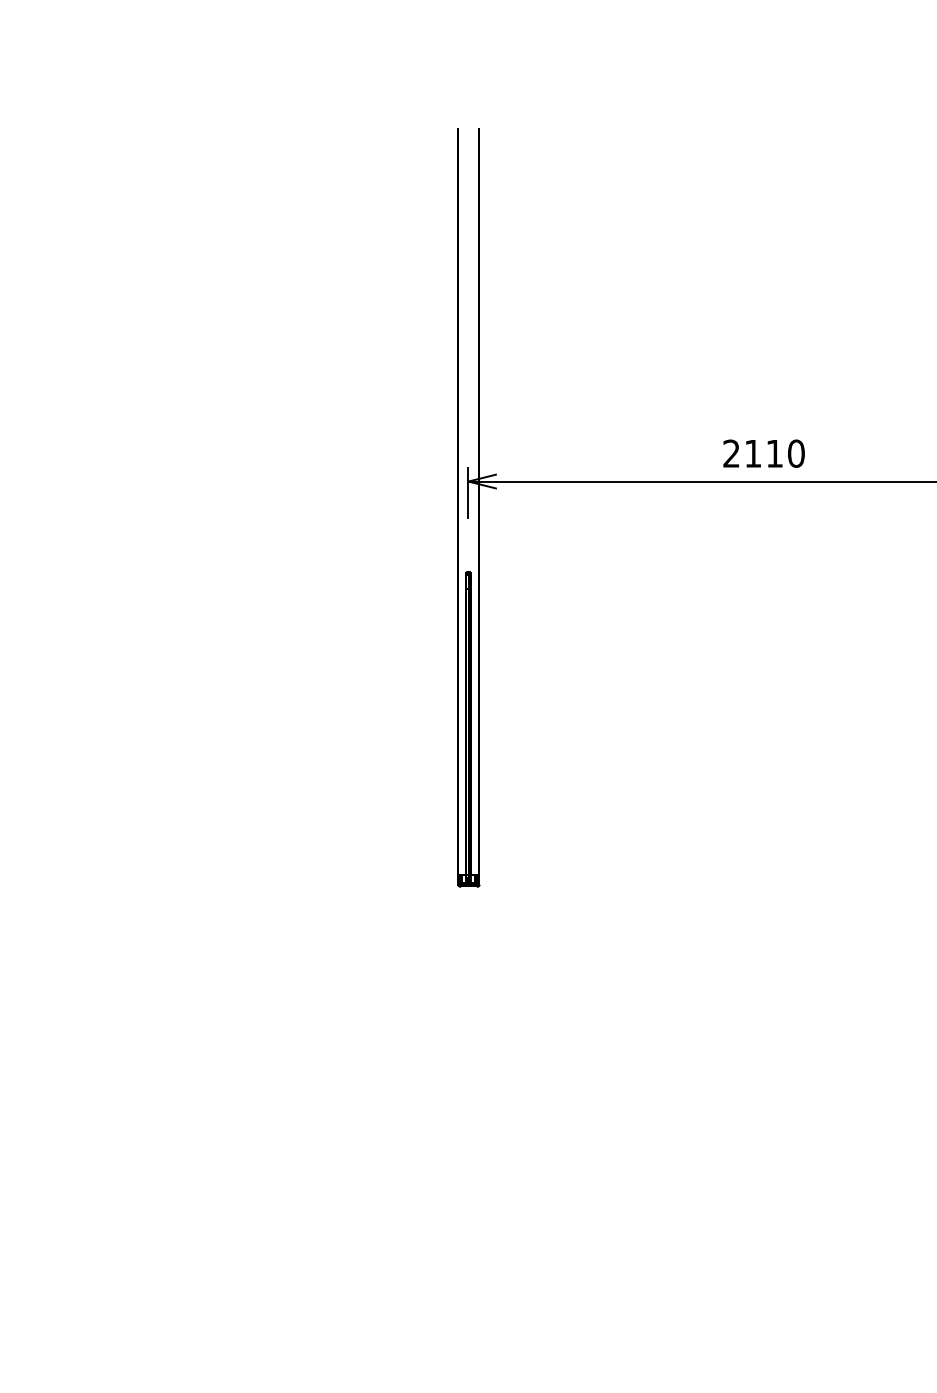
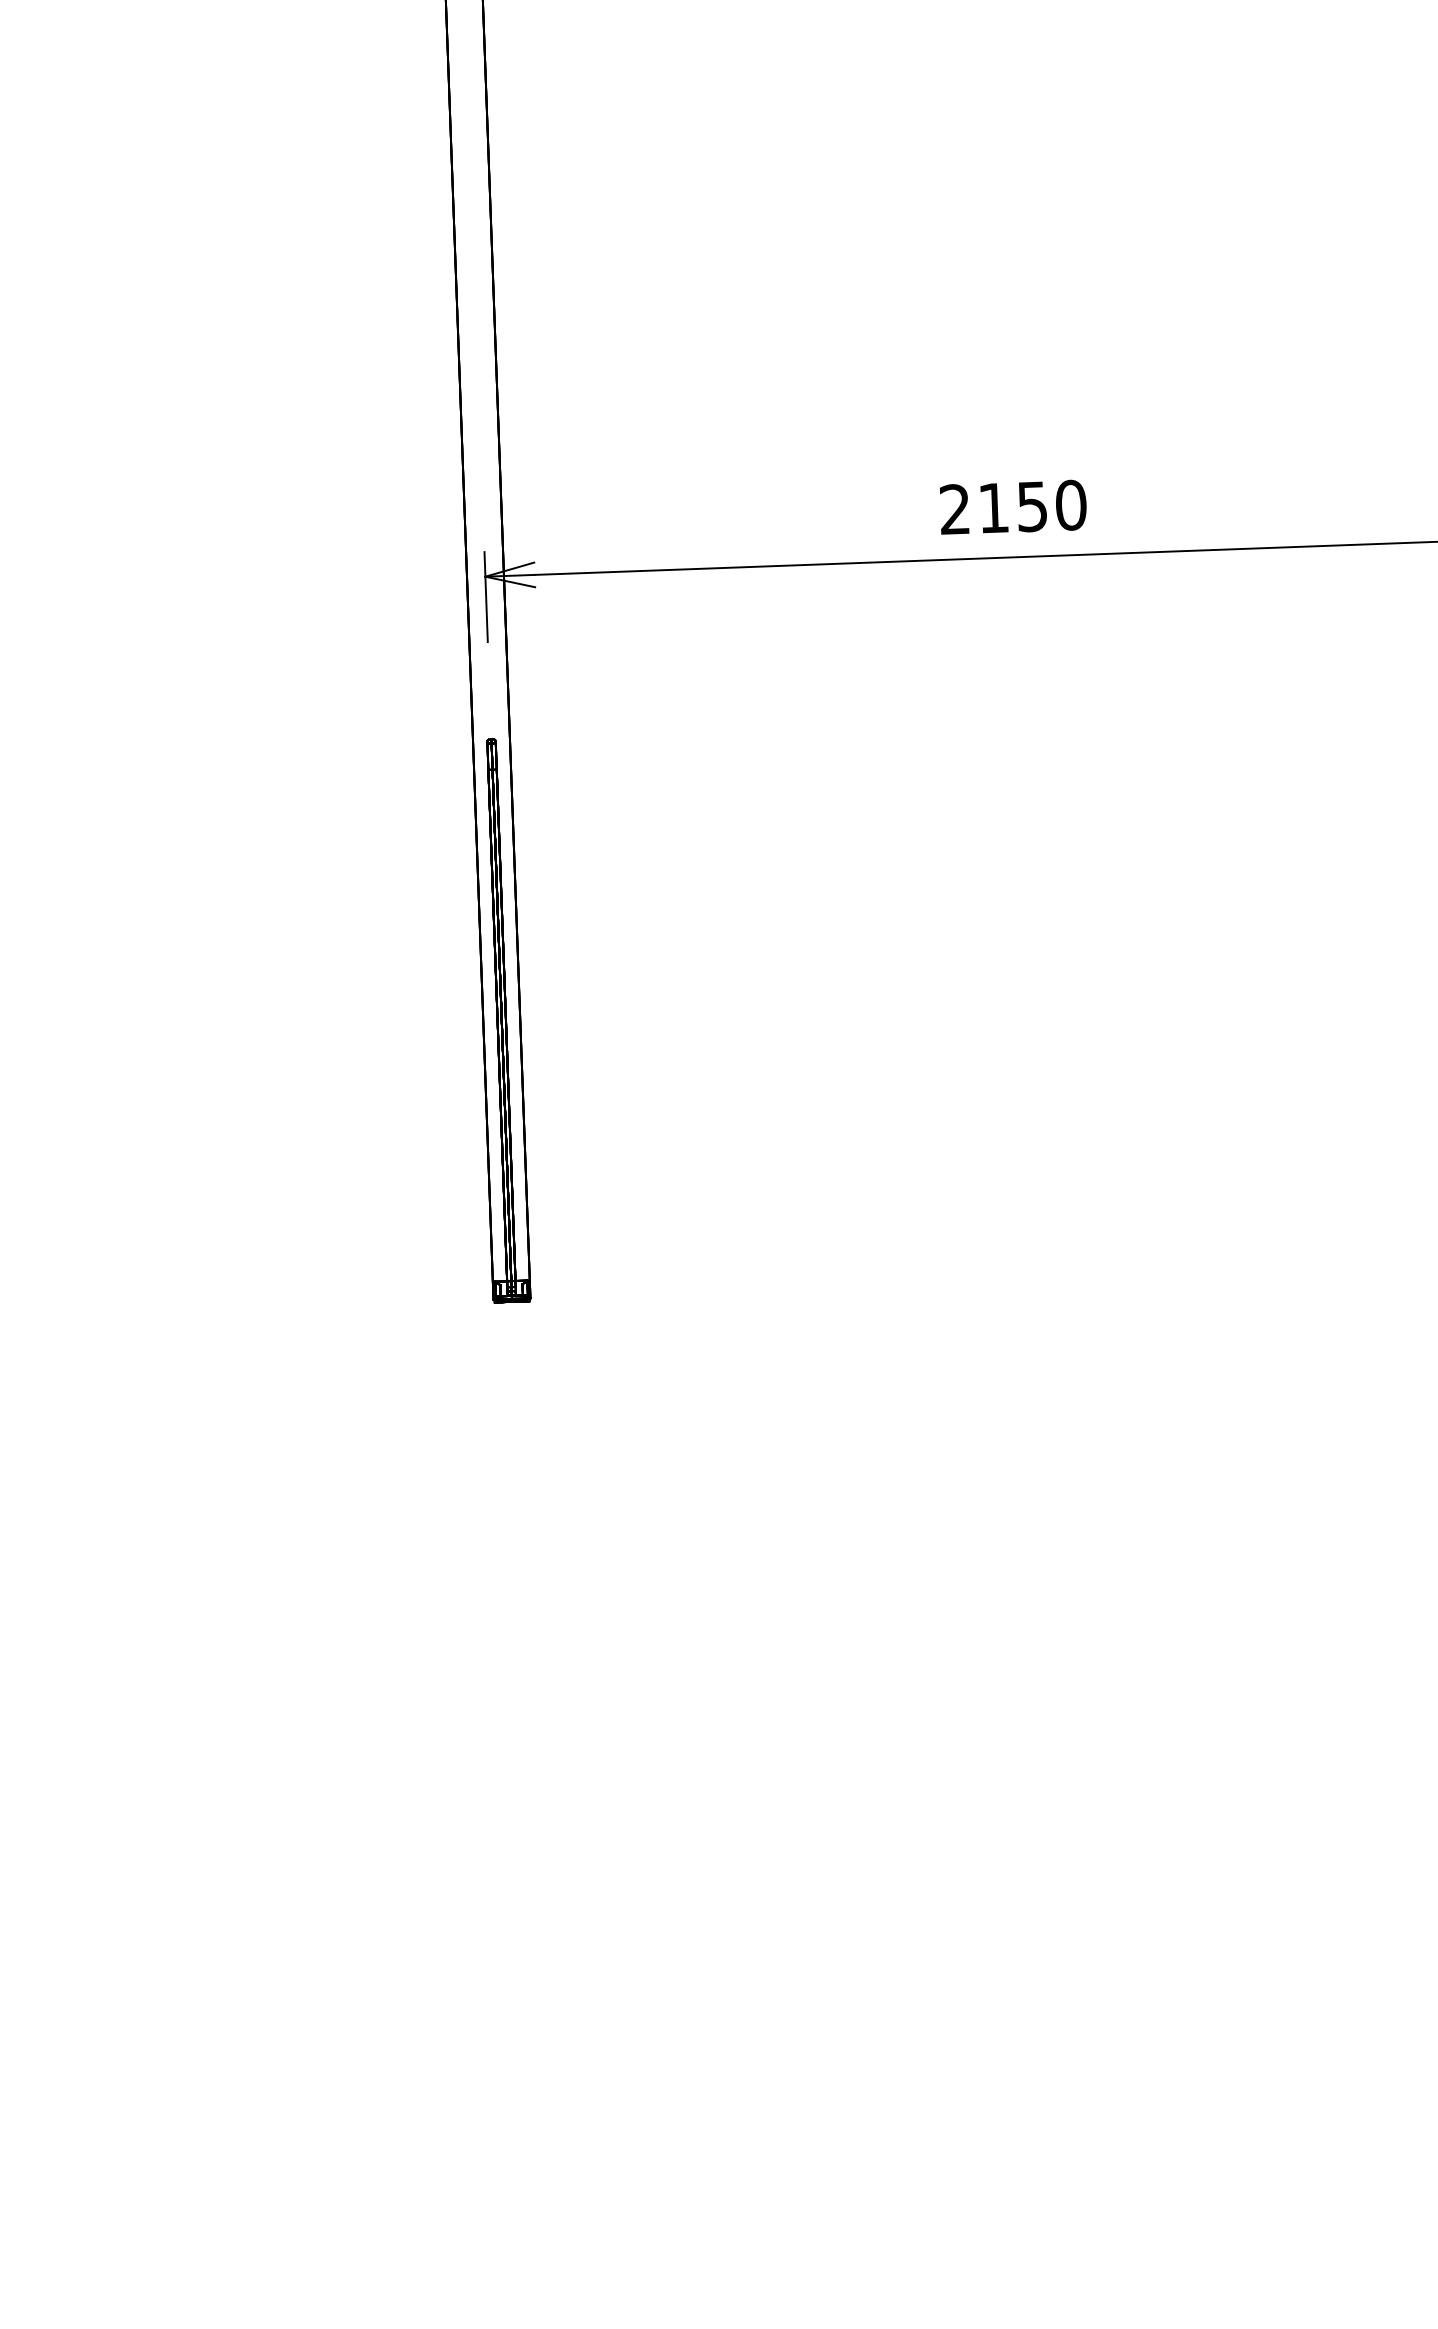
text: (774, 453) -> (1031, 506), 2110 -> 2150

